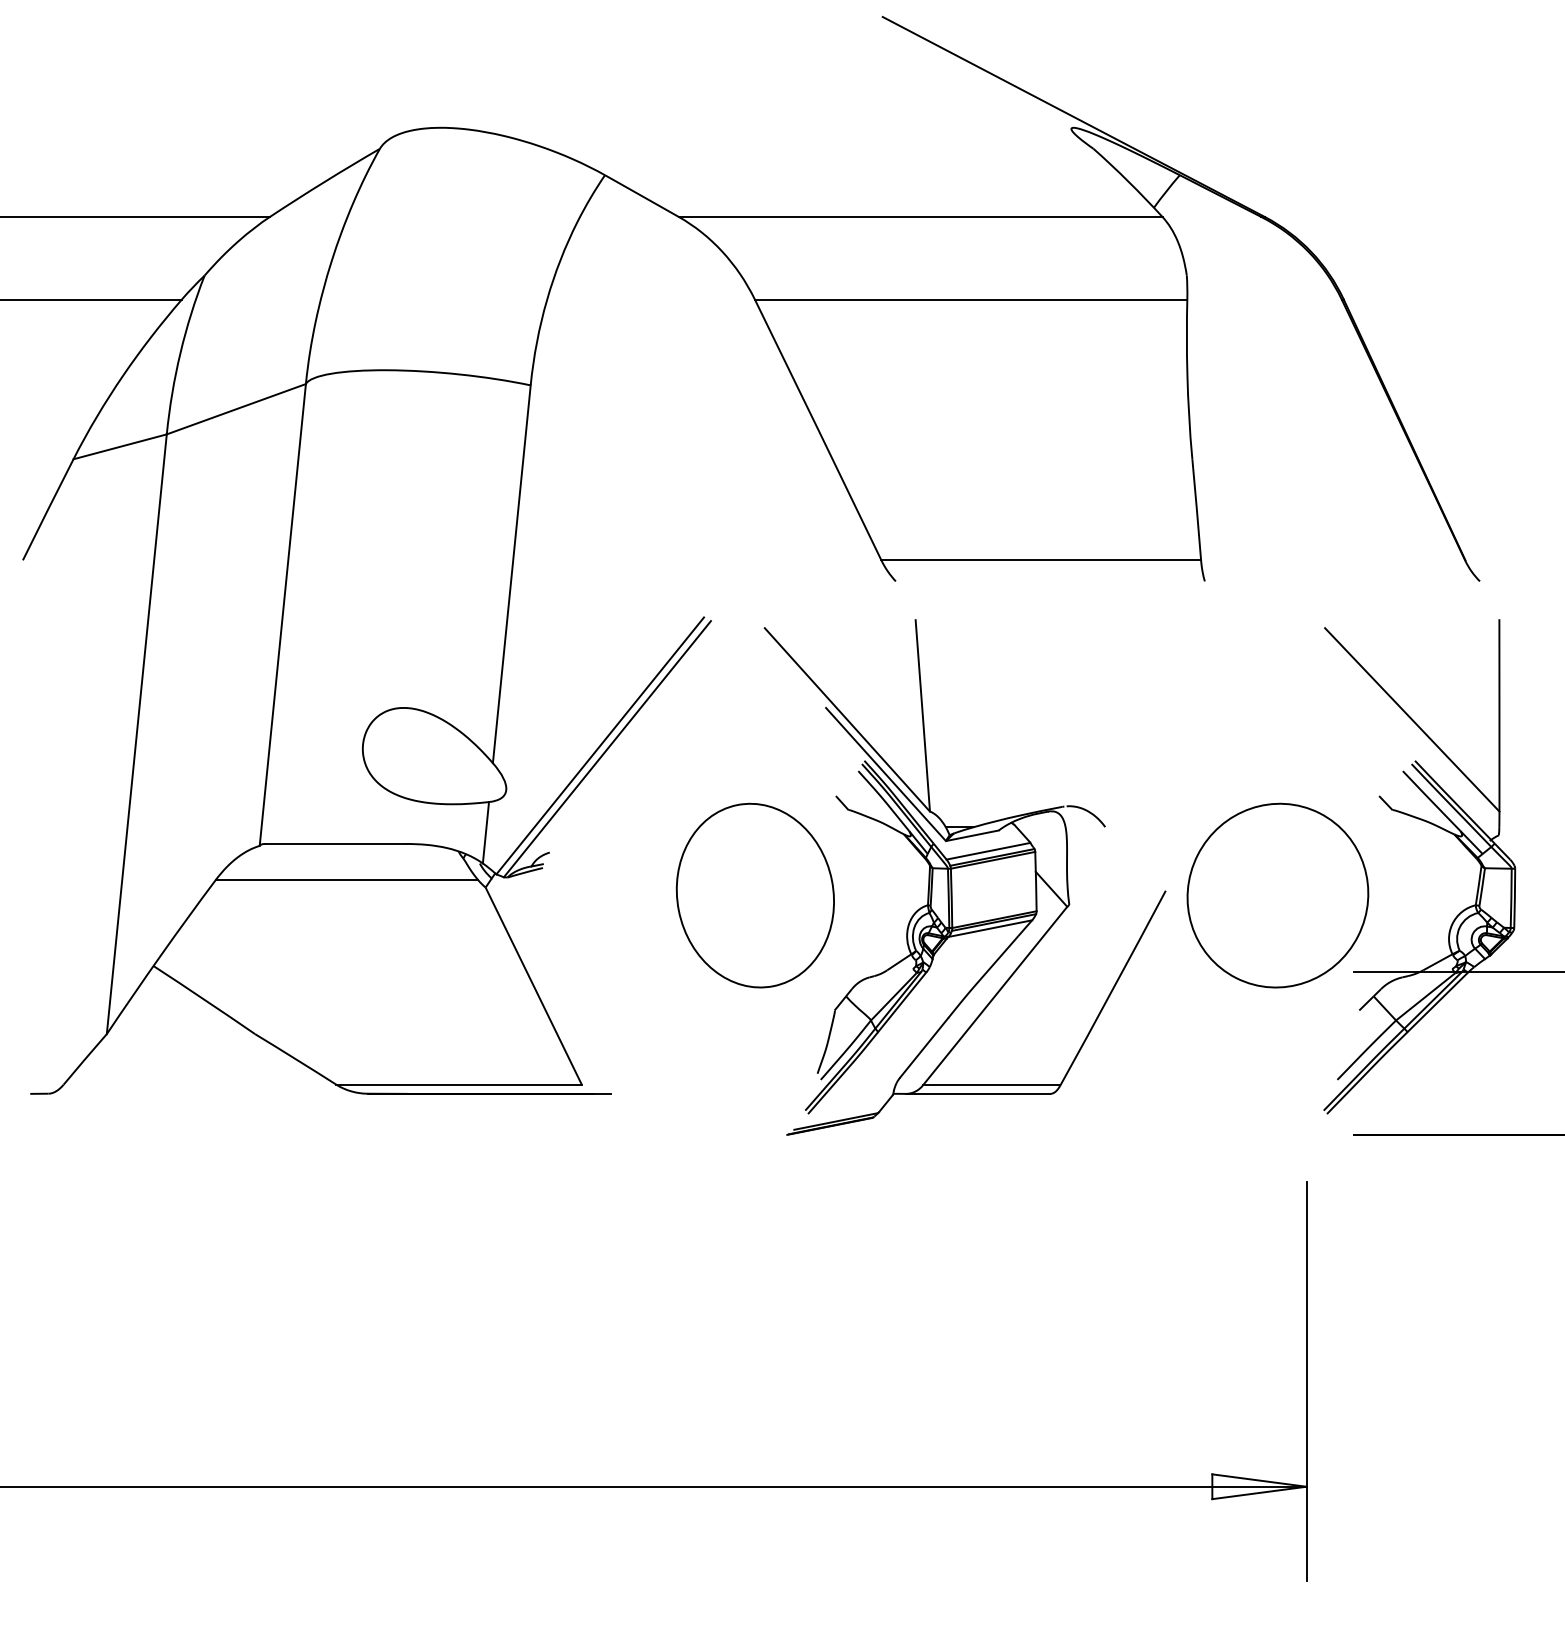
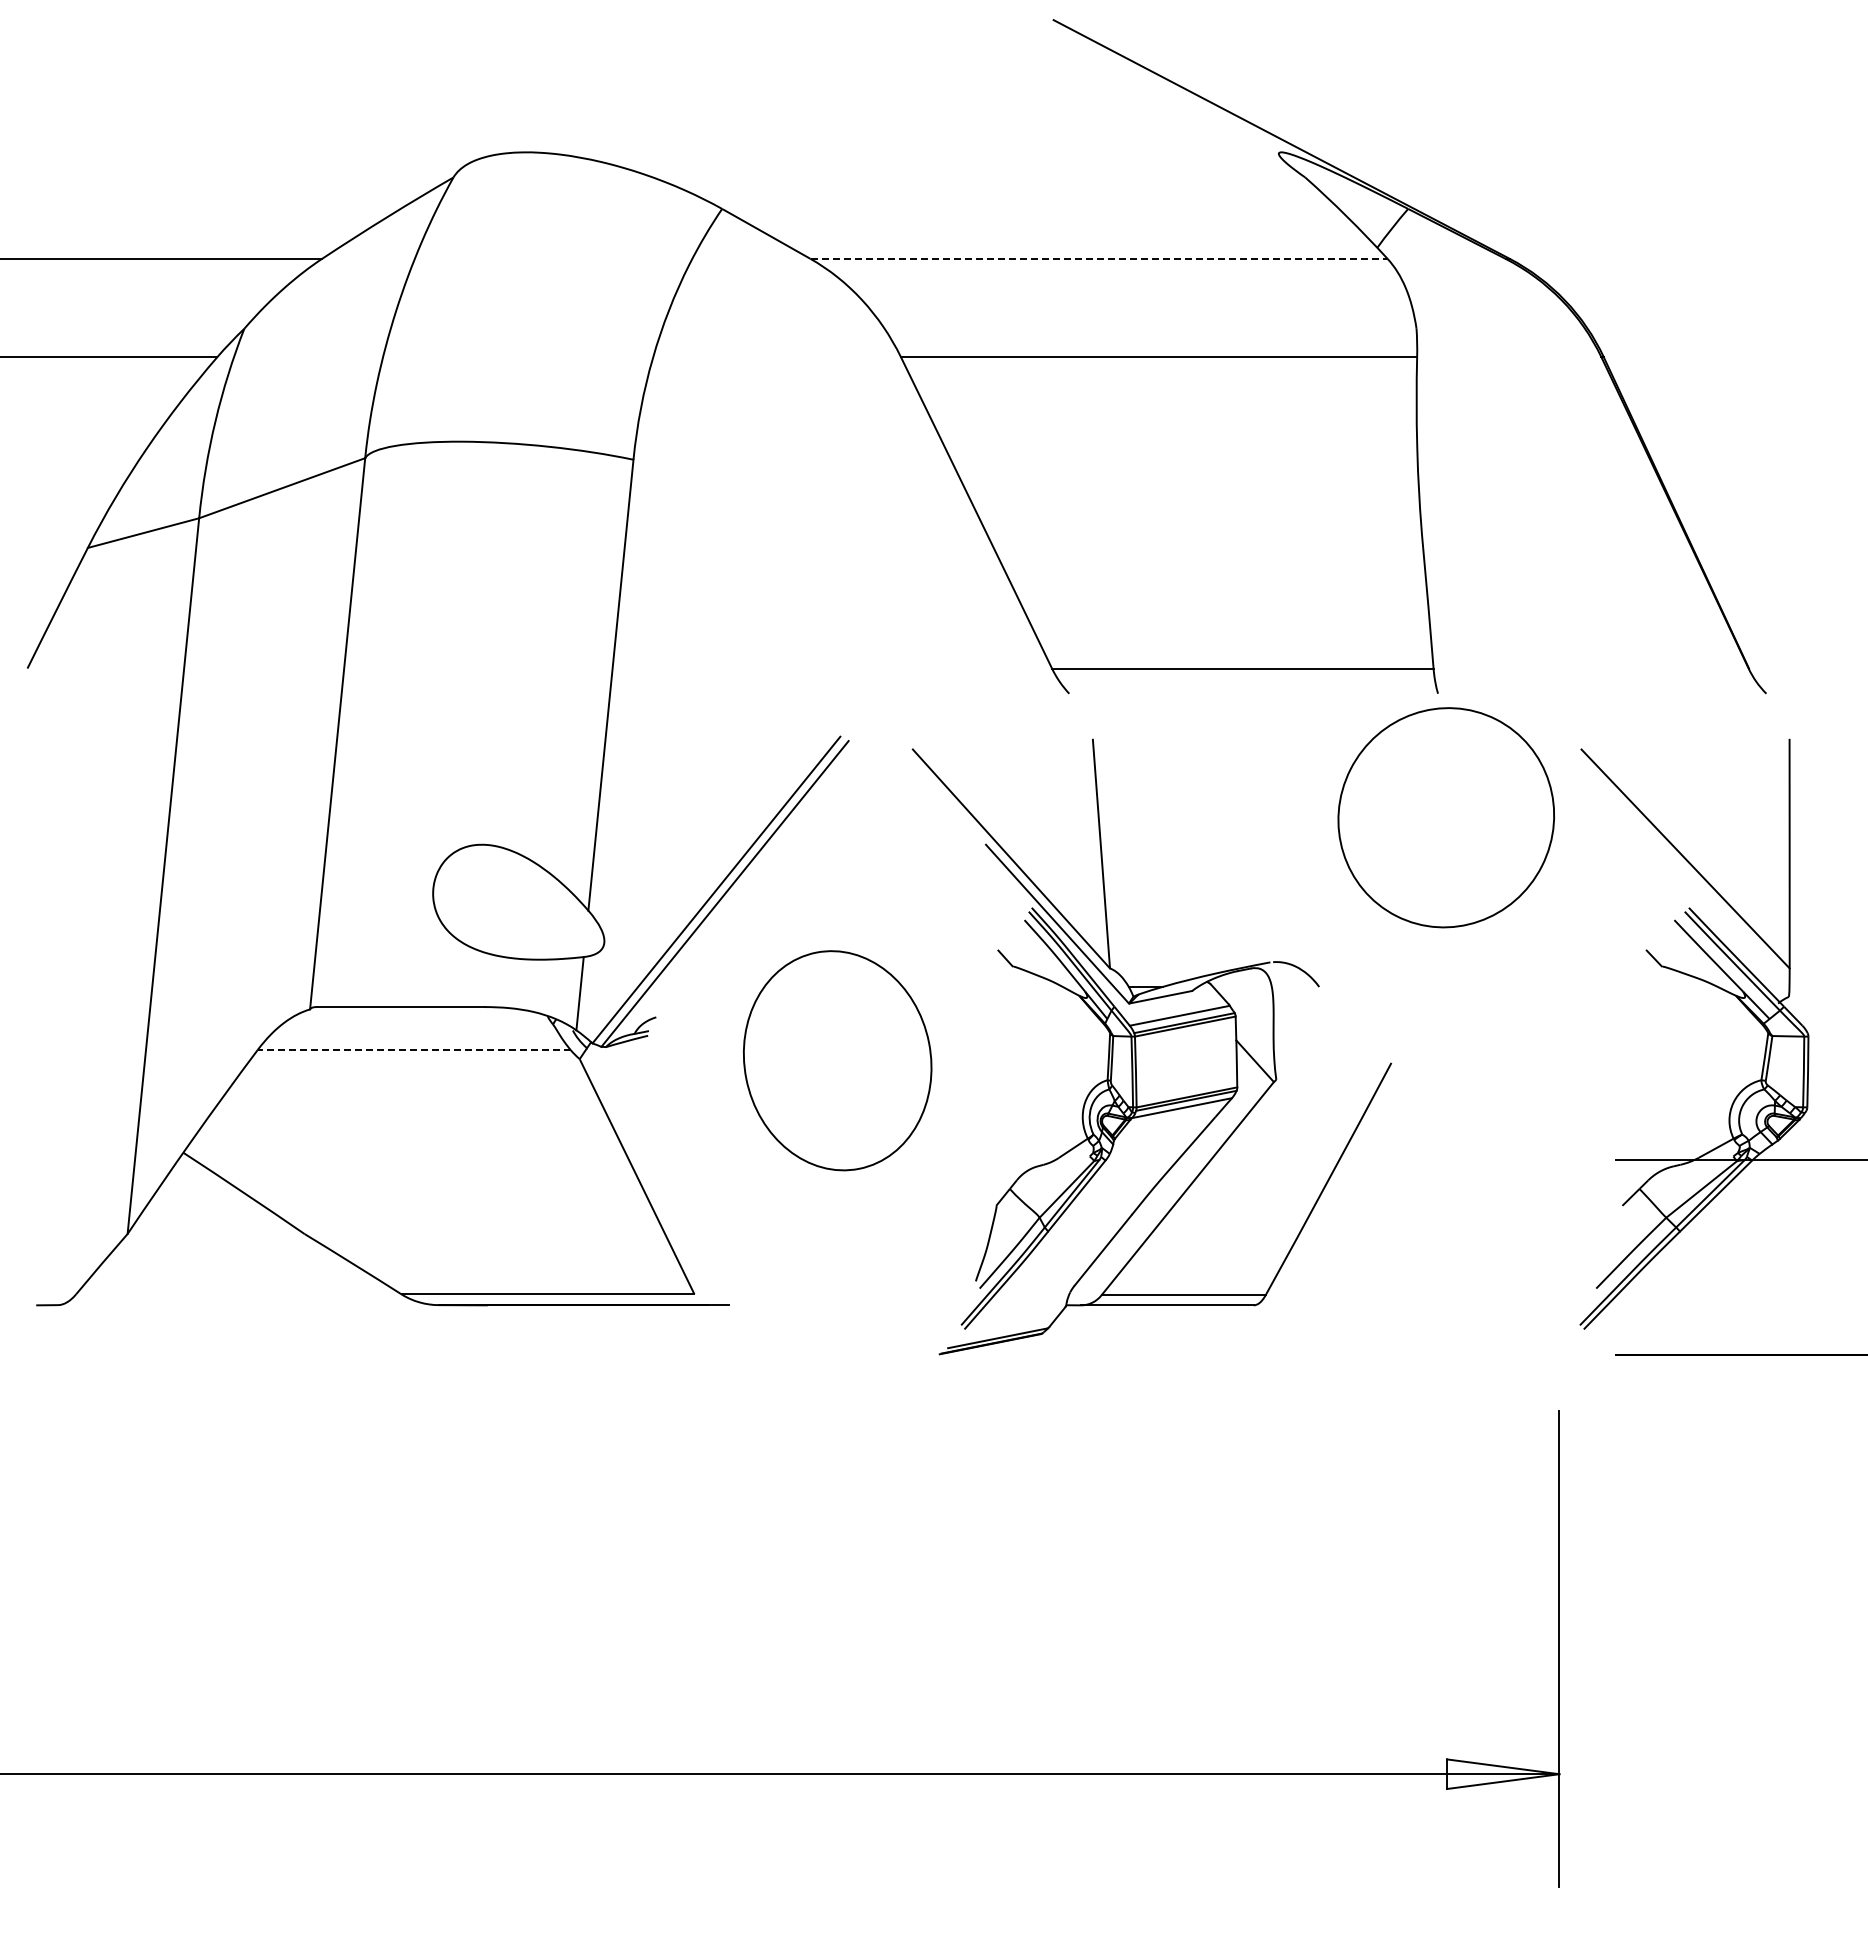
line: (921, 216) -> (1099, 258), solid -> dashed
line: (346, 880) -> (413, 1050), solid -> dashed
part: (755, 895) -> (837, 1060), moved
part: (1277, 895) -> (1445, 817), moved

